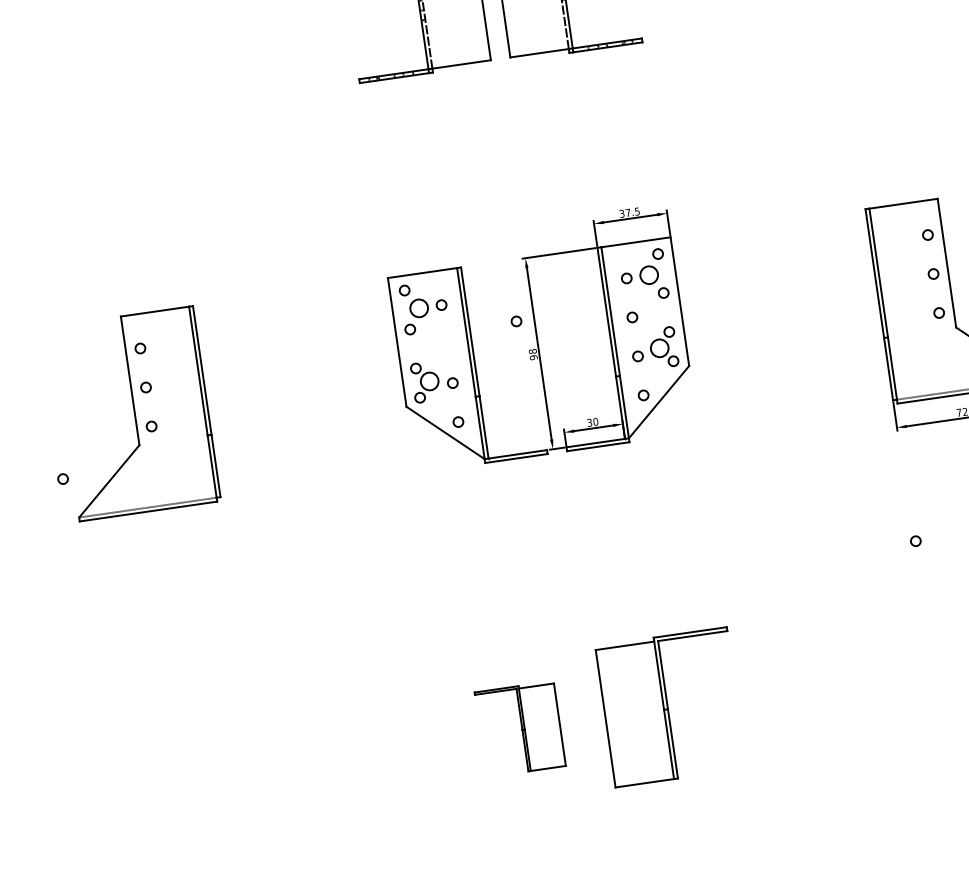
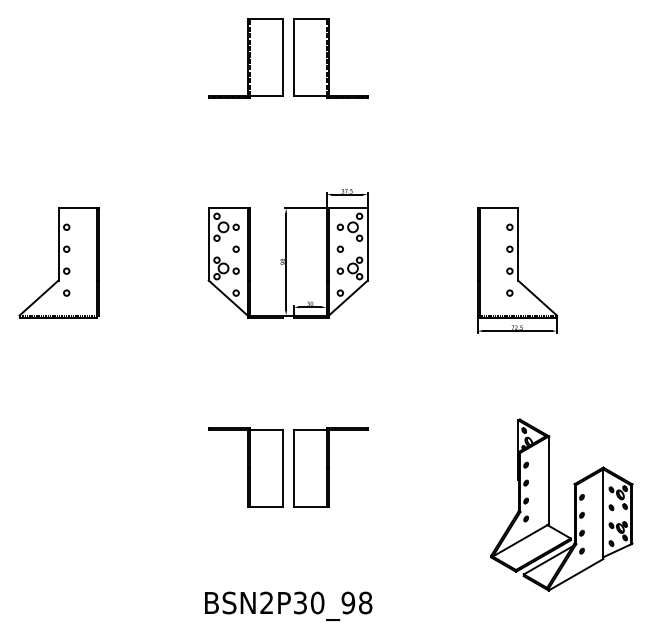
circle: (515, 320) -> (235, 248), moved
circle: (62, 477) -> (66, 292), moved
circle: (915, 540) -> (509, 292), moved
part: (519, 729) -> (245, 467), size x1.67

